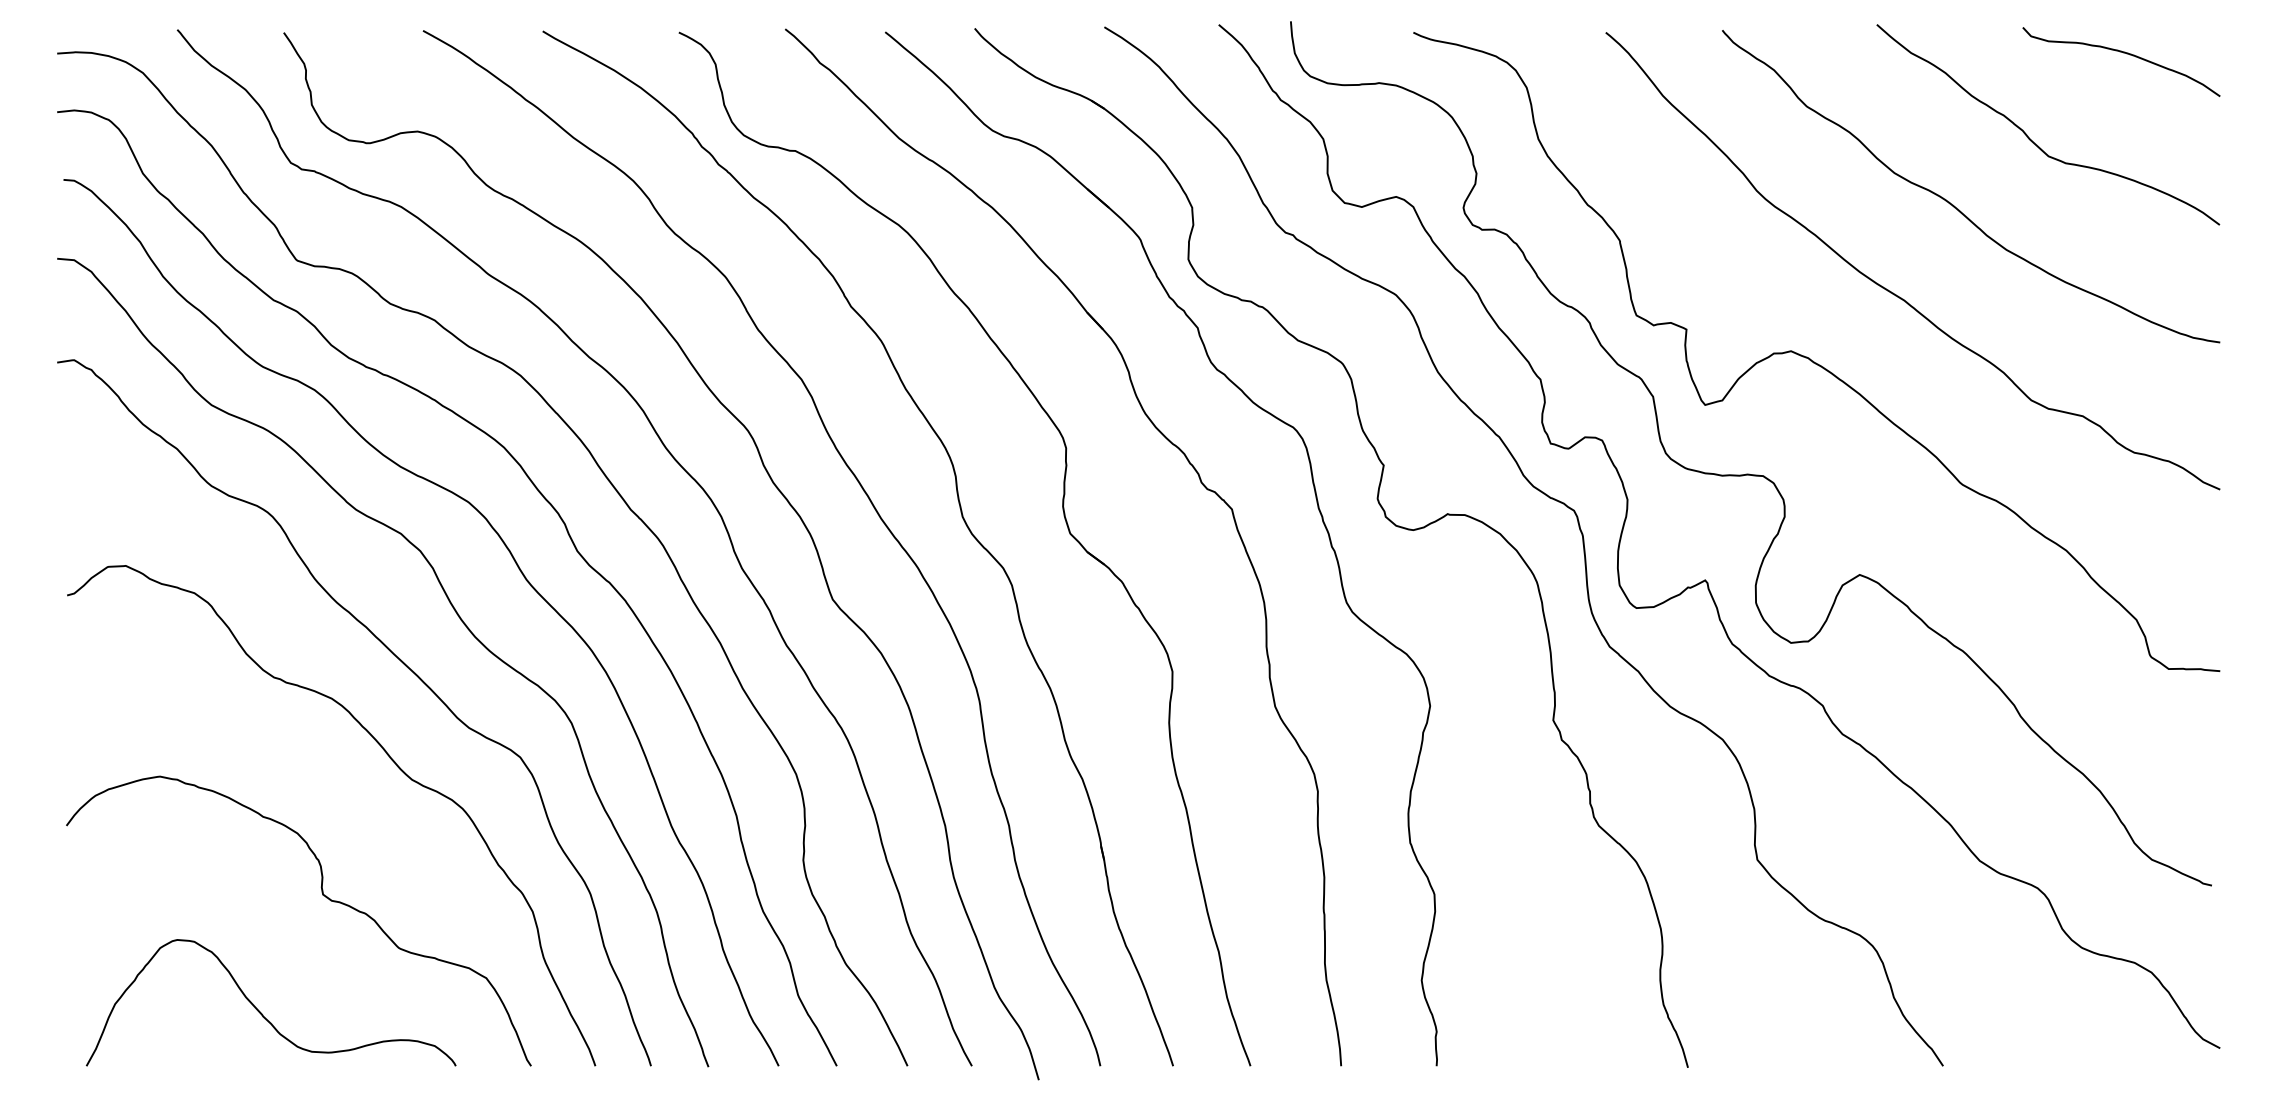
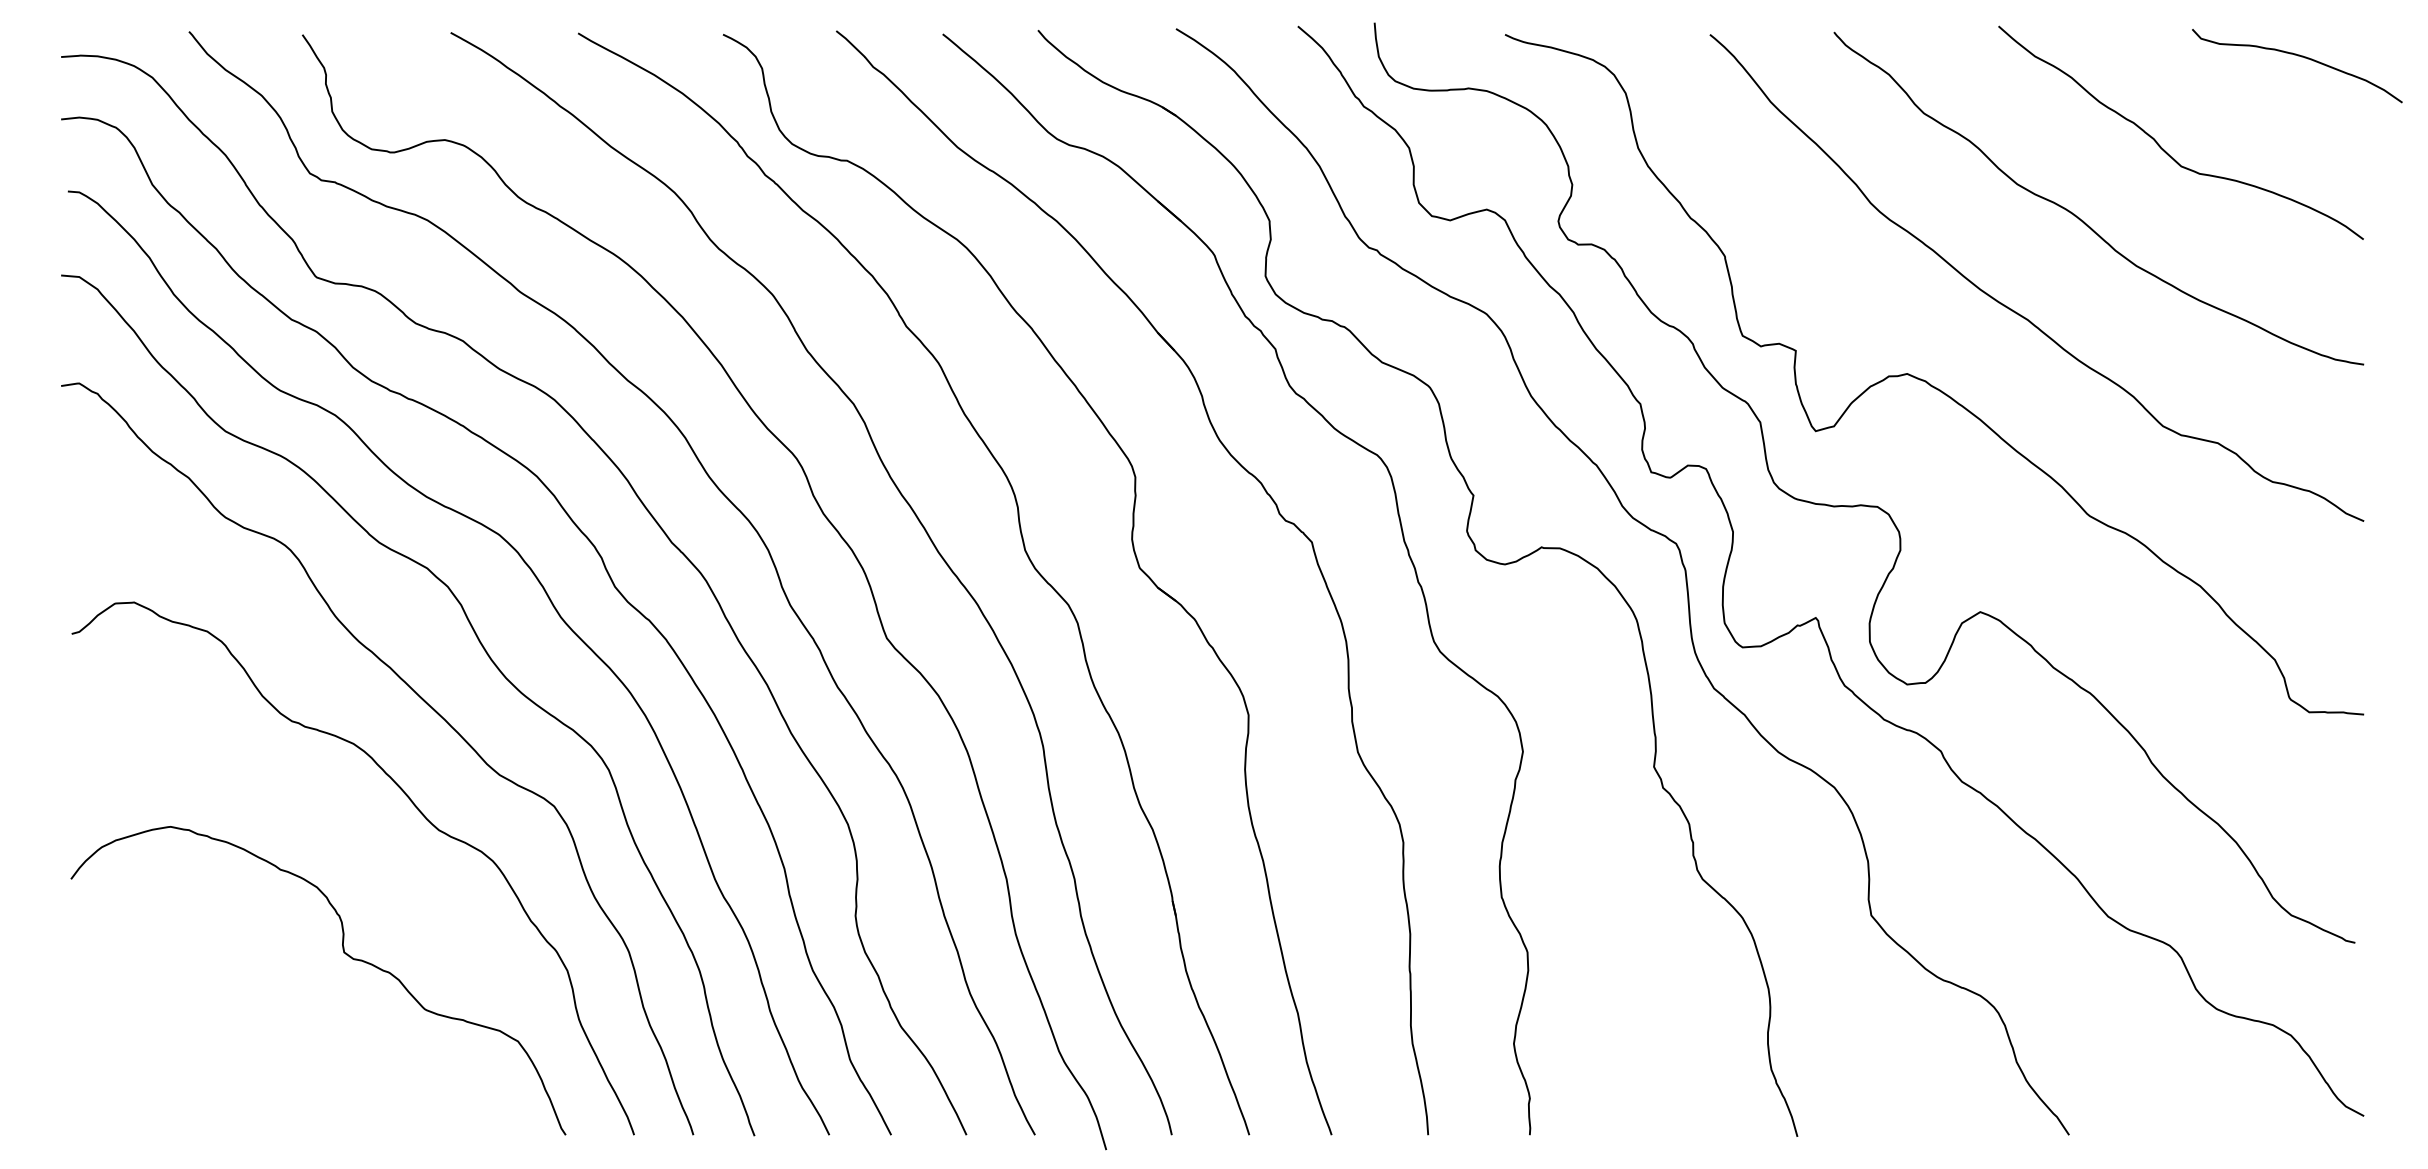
curve: (2123, 53) -> (2299, 56), moved
curve: (261, 1012) -> (278, 1077), removed

